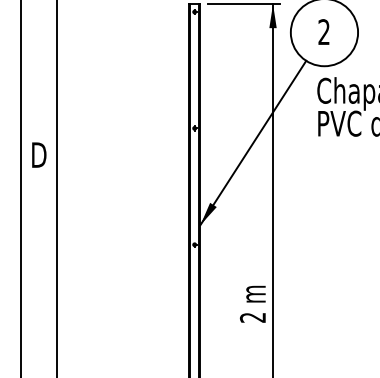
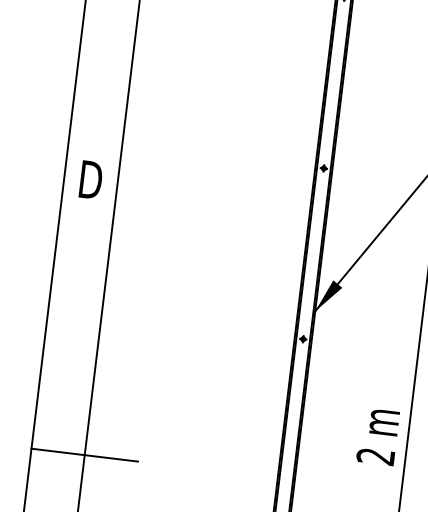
line: (57, 340) -> (84, 455), added

